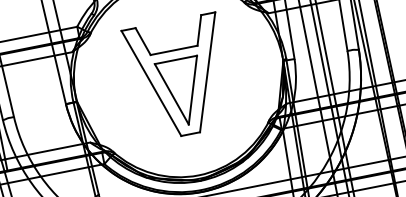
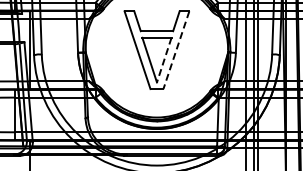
line: (207, 72) -> (176, 50), solid -> dashed
line: (193, 90) -> (164, 60), solid -> dashed

